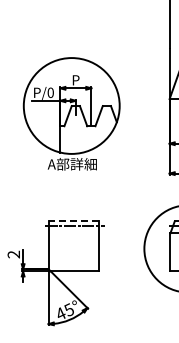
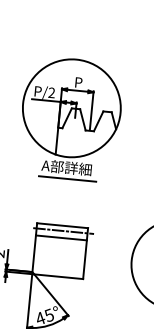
text: (50, 92) -> (51, 92), P/0 -> P/2
line: (74, 175) -> (67, 179), added
line: (73, 221) -> (62, 225), dashed -> solid
line: (73, 233) -> (61, 238), added

